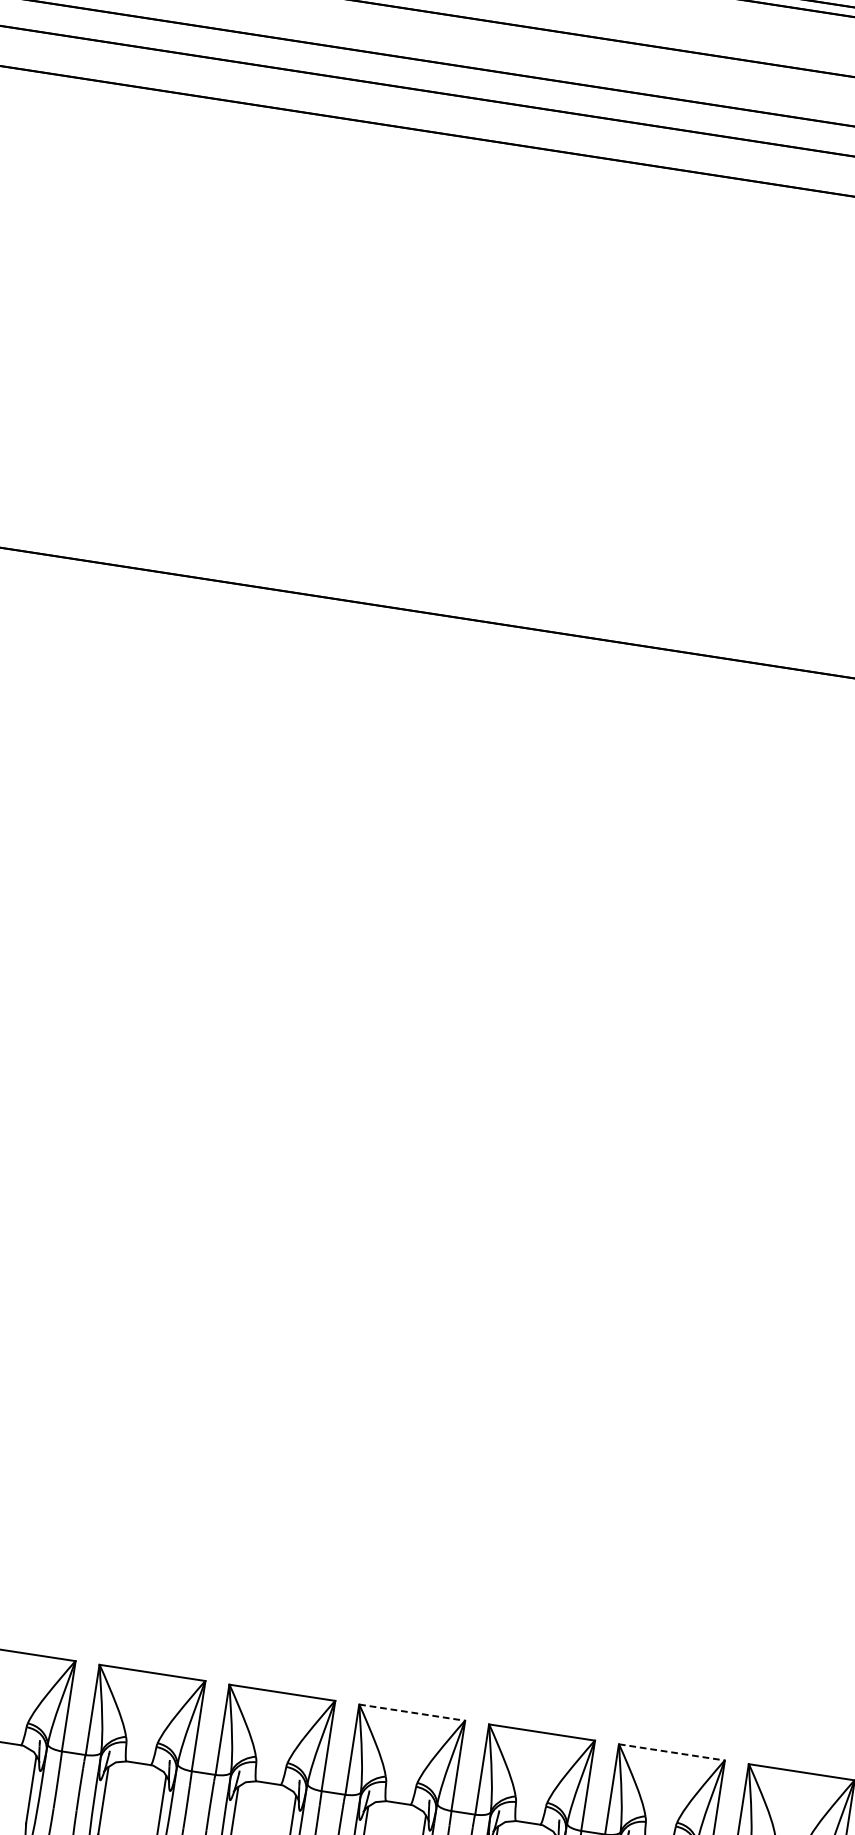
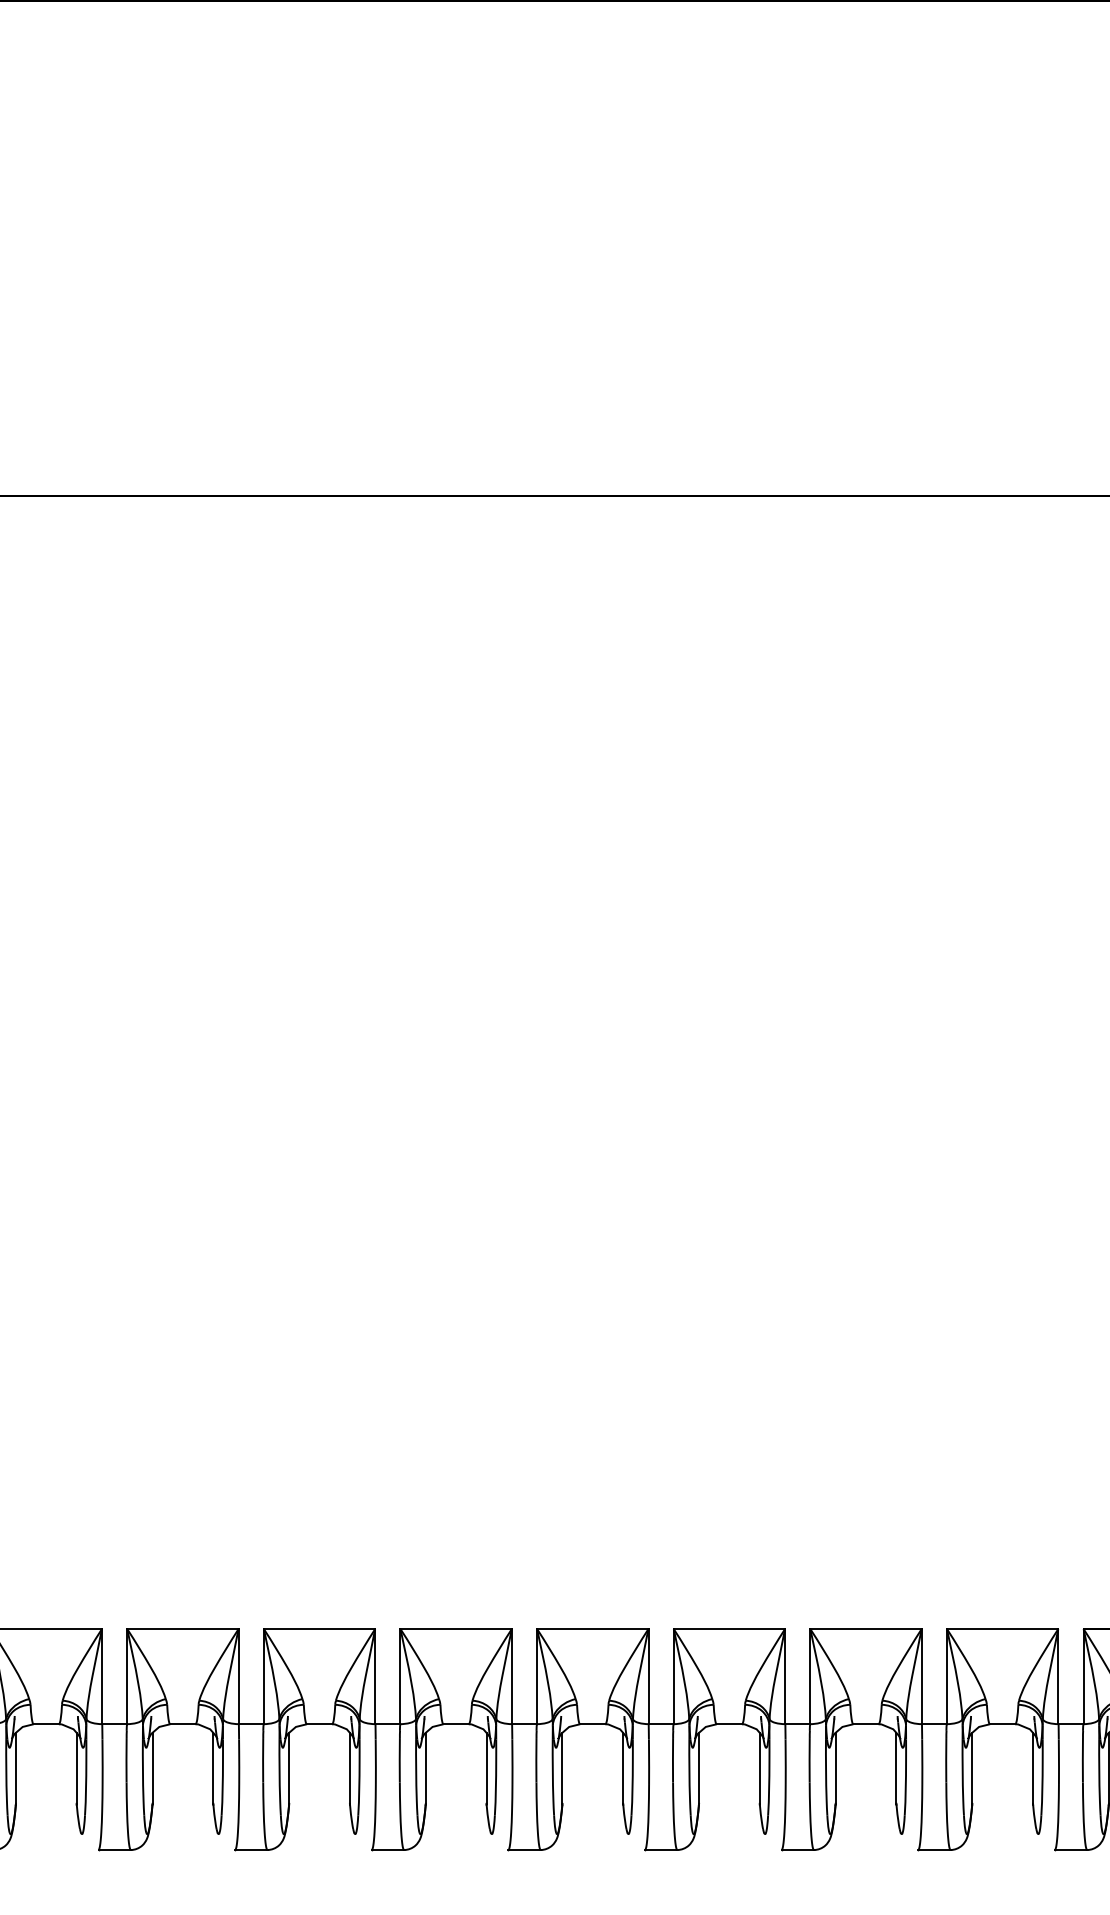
line: (411, 1712) -> (592, 1629), dashed -> solid
line: (672, 1752) -> (866, 1629), dashed -> solid

